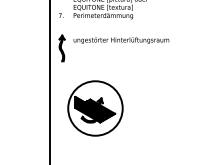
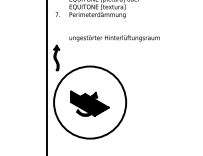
part: (61, 48) -> (56, 58), moved
circle: (95, 108) -> (90, 102), size x1.4

